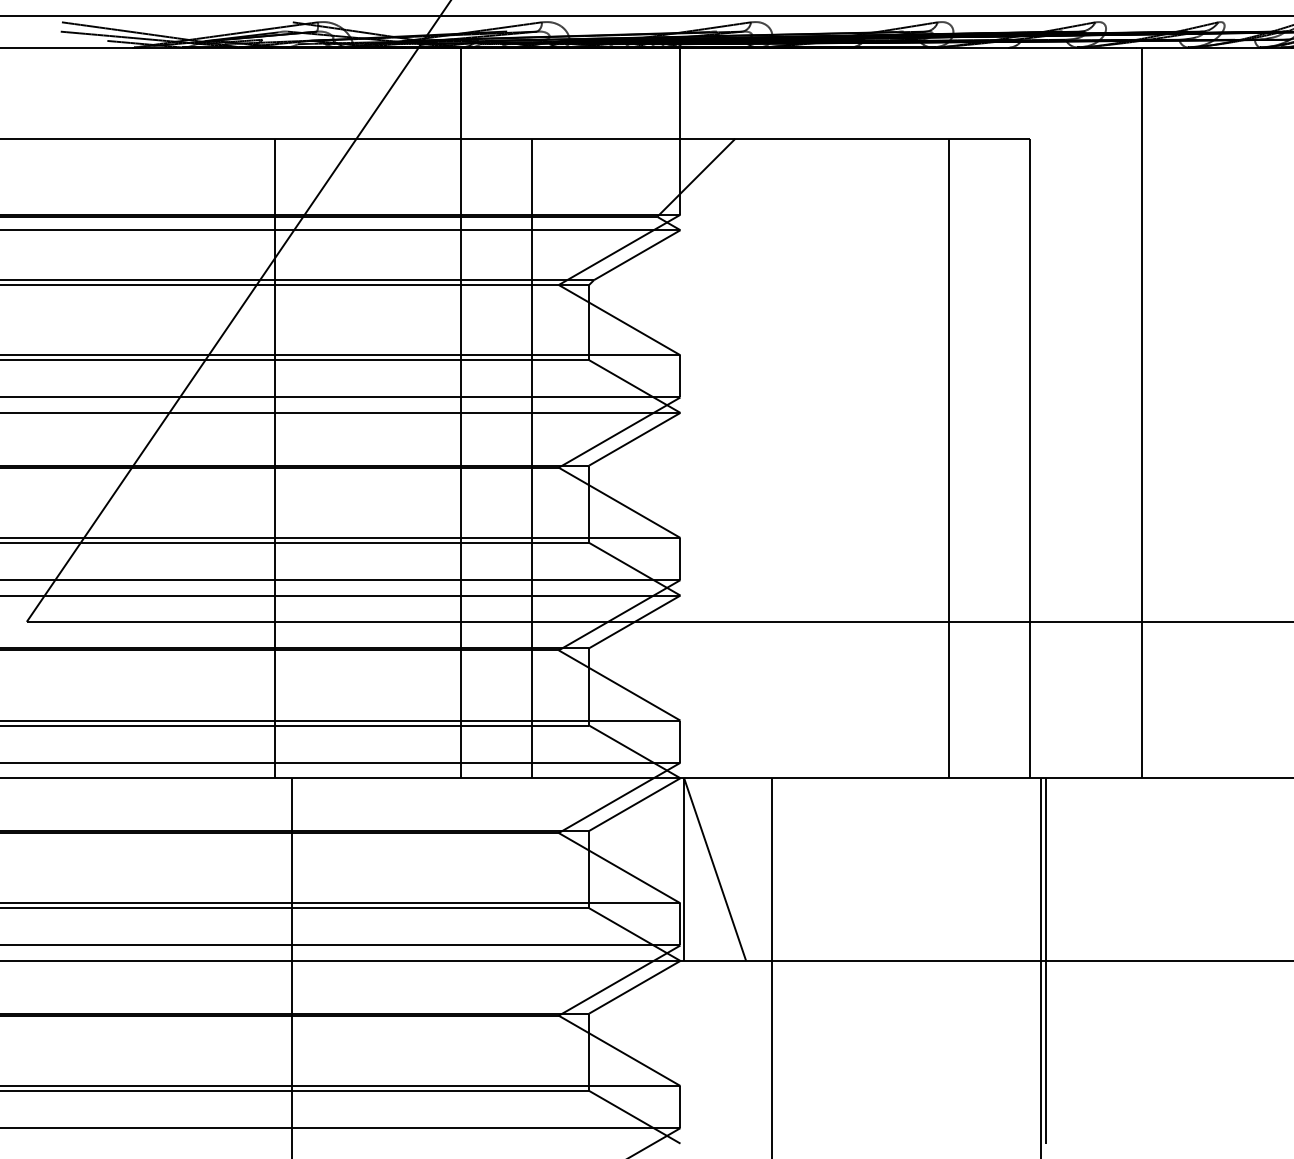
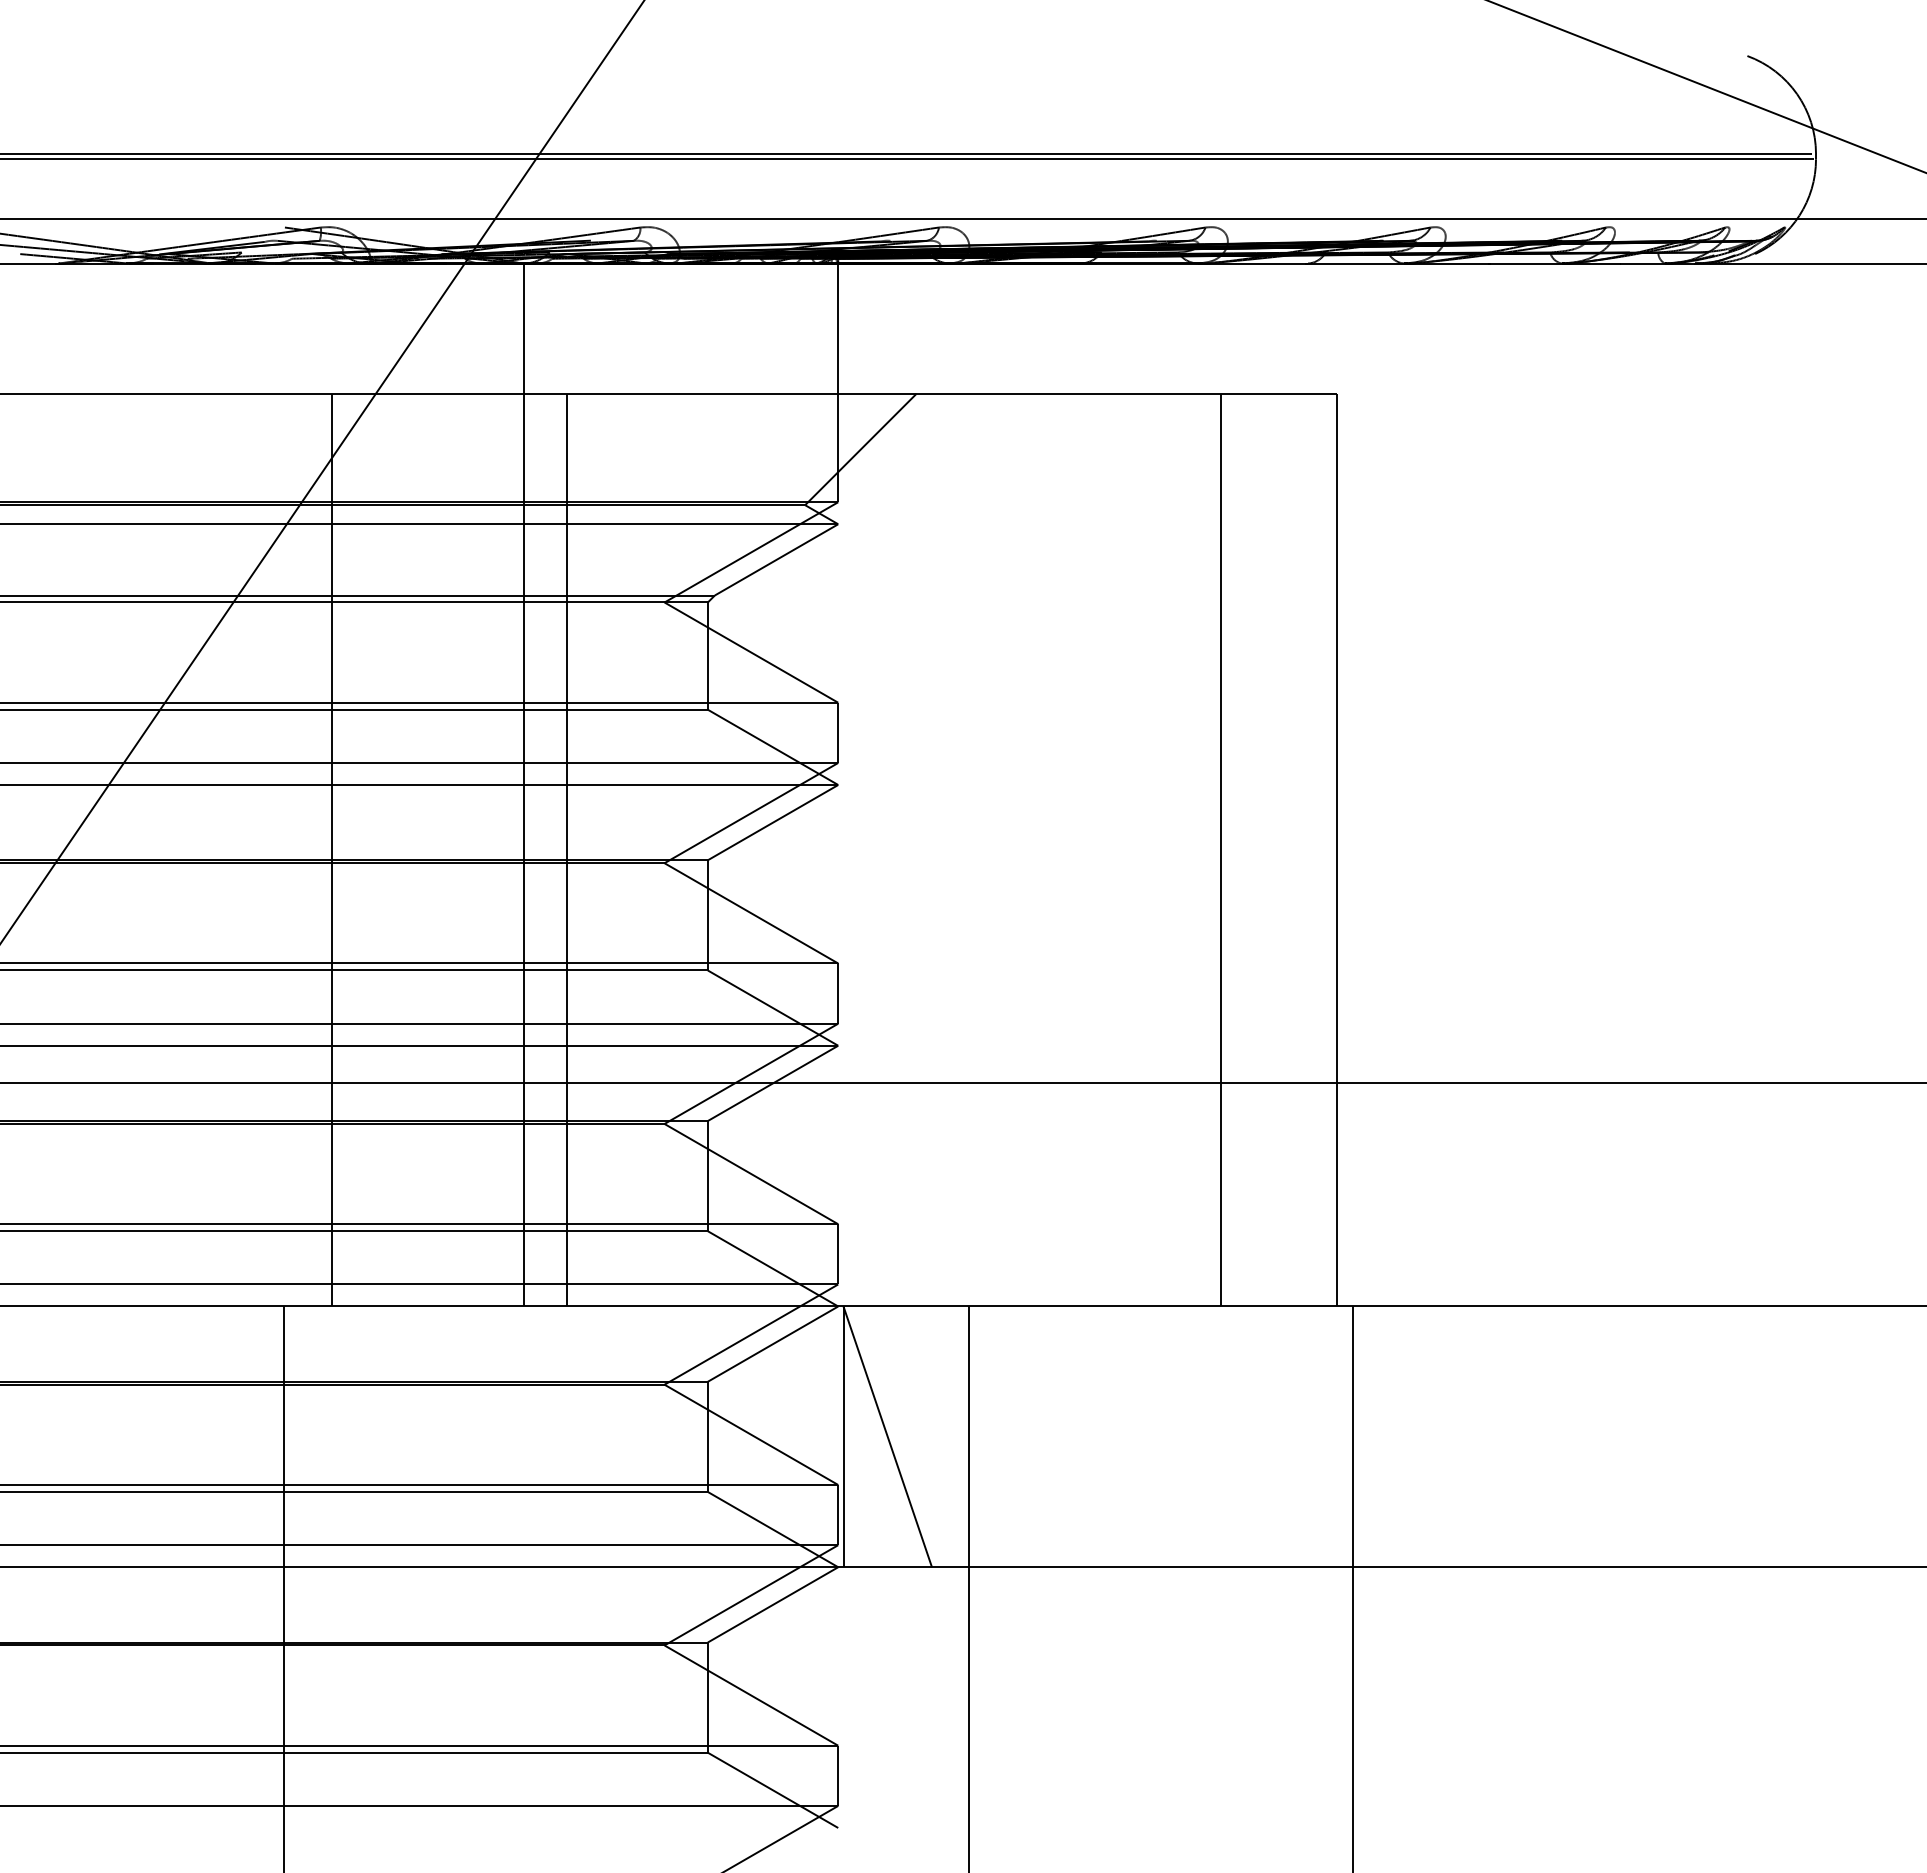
line: (1142, 412) -> (1497, 784), removed
line: (275, 458) -> (332, 849), moved
line: (532, 458) -> (567, 849), moved
line: (1045, 960) -> (1359, 1566), removed

